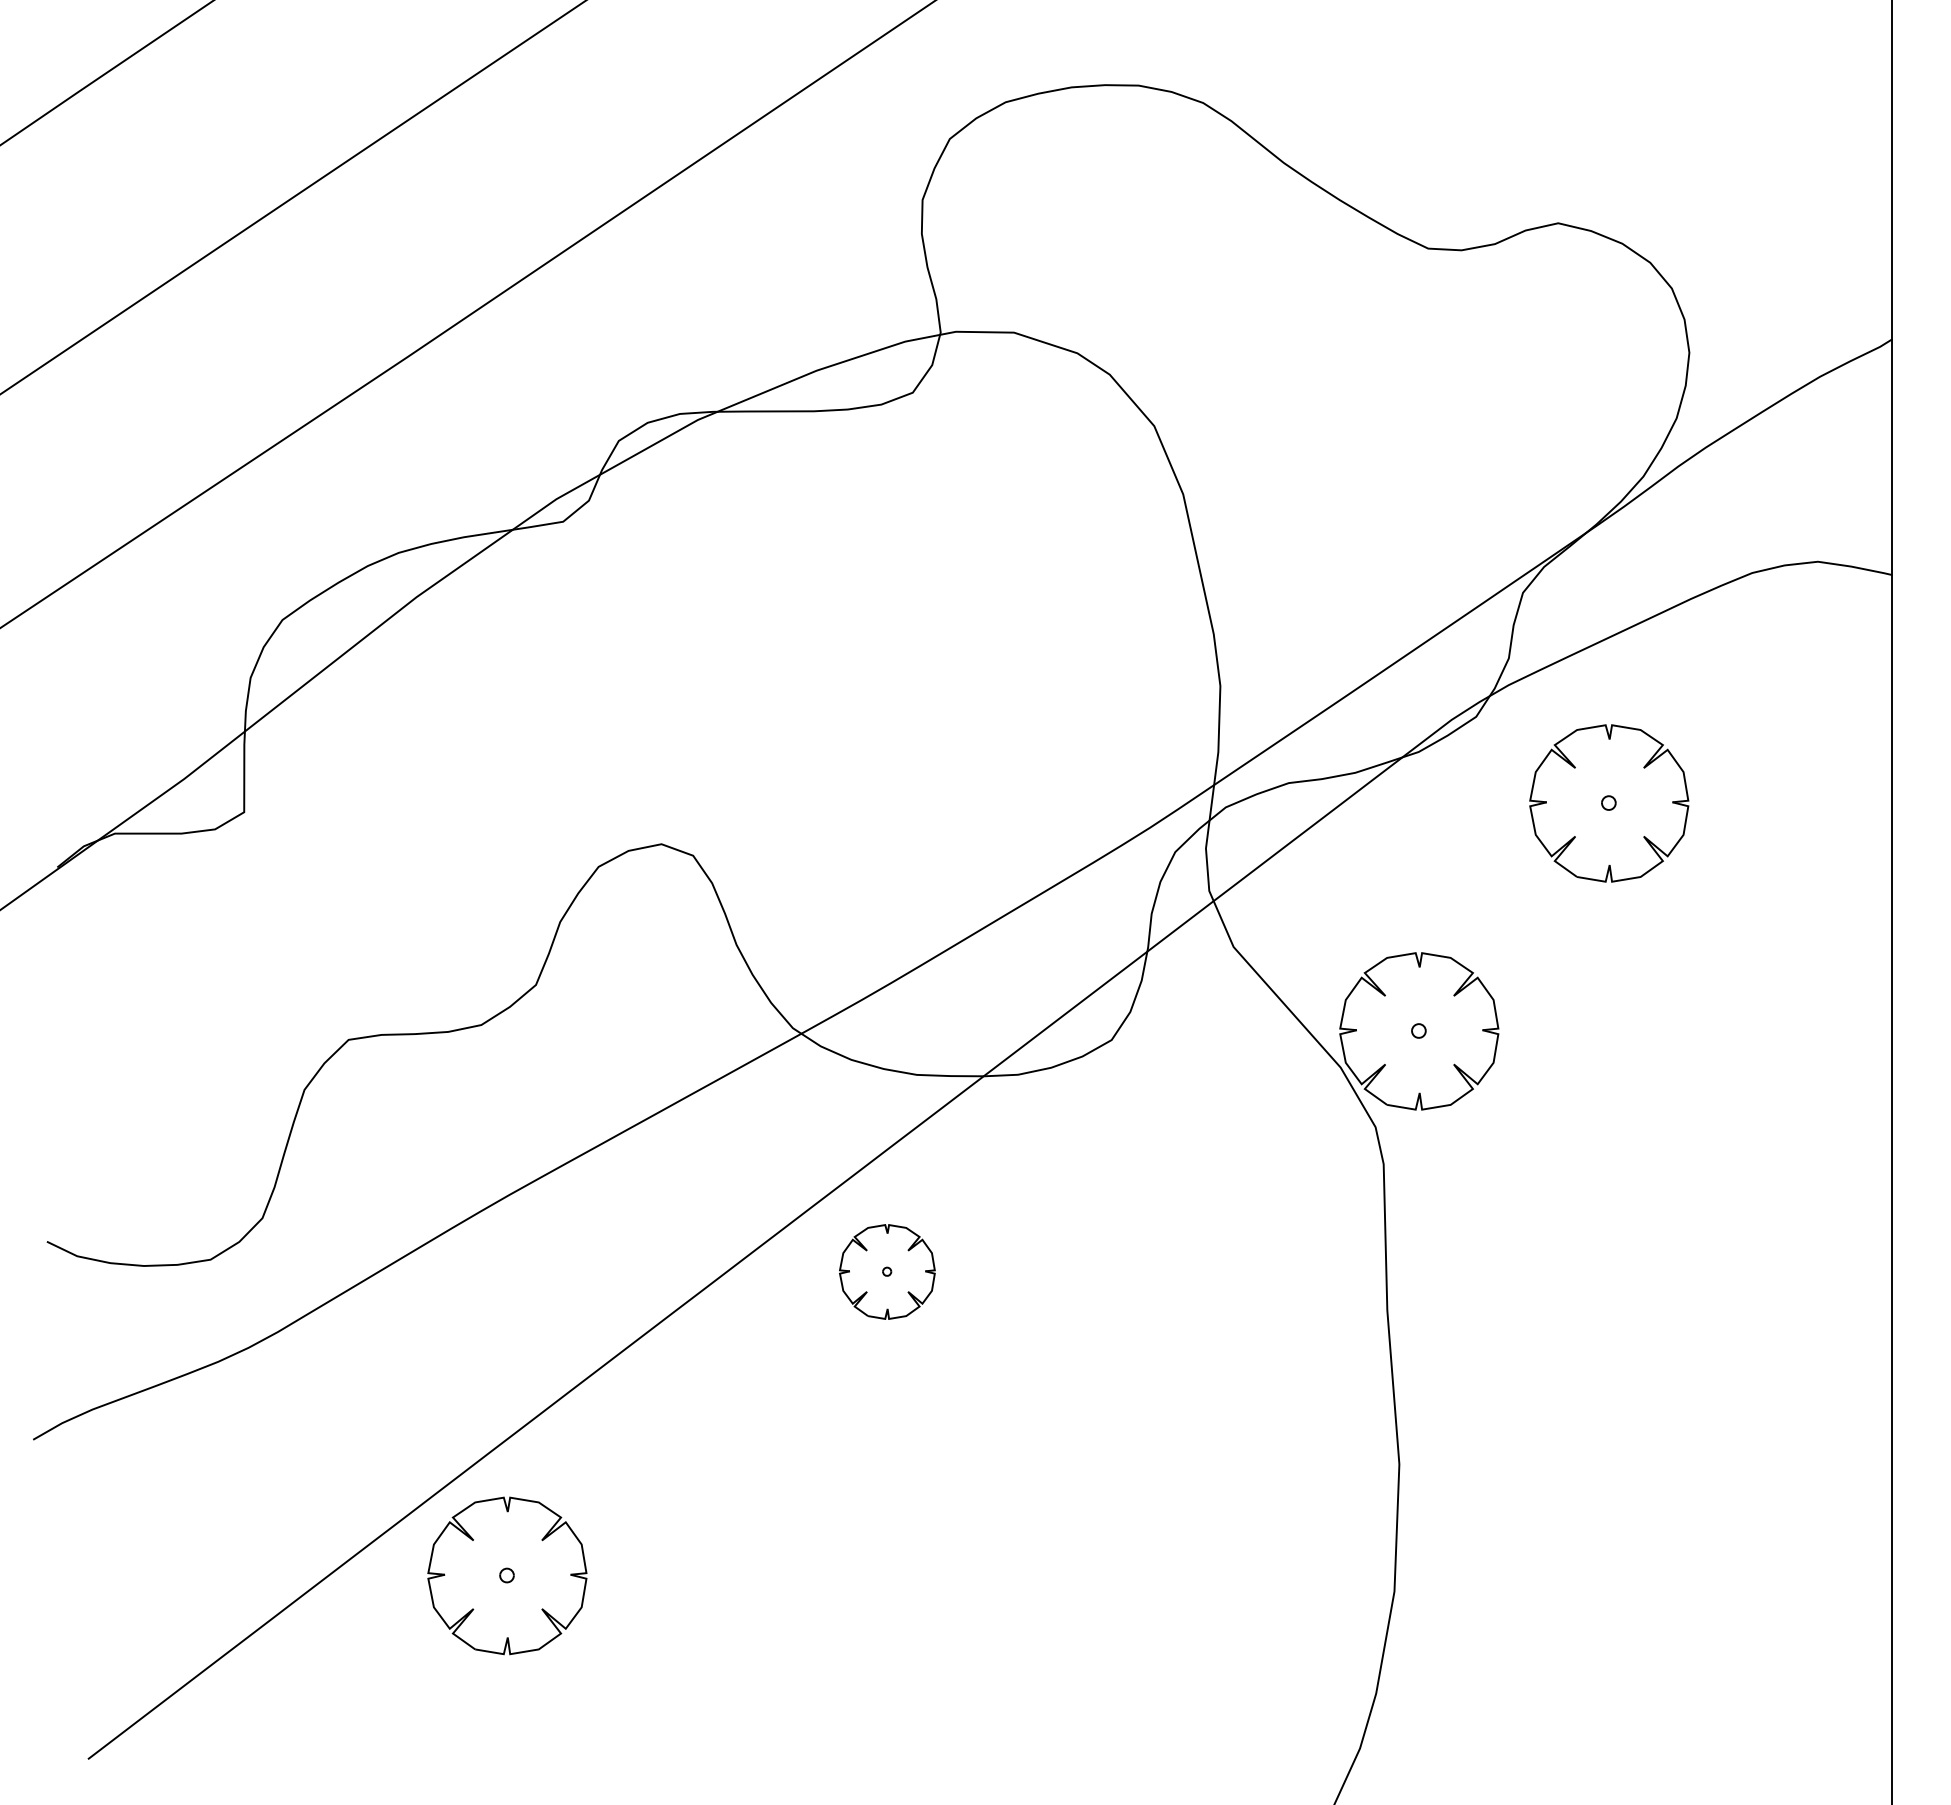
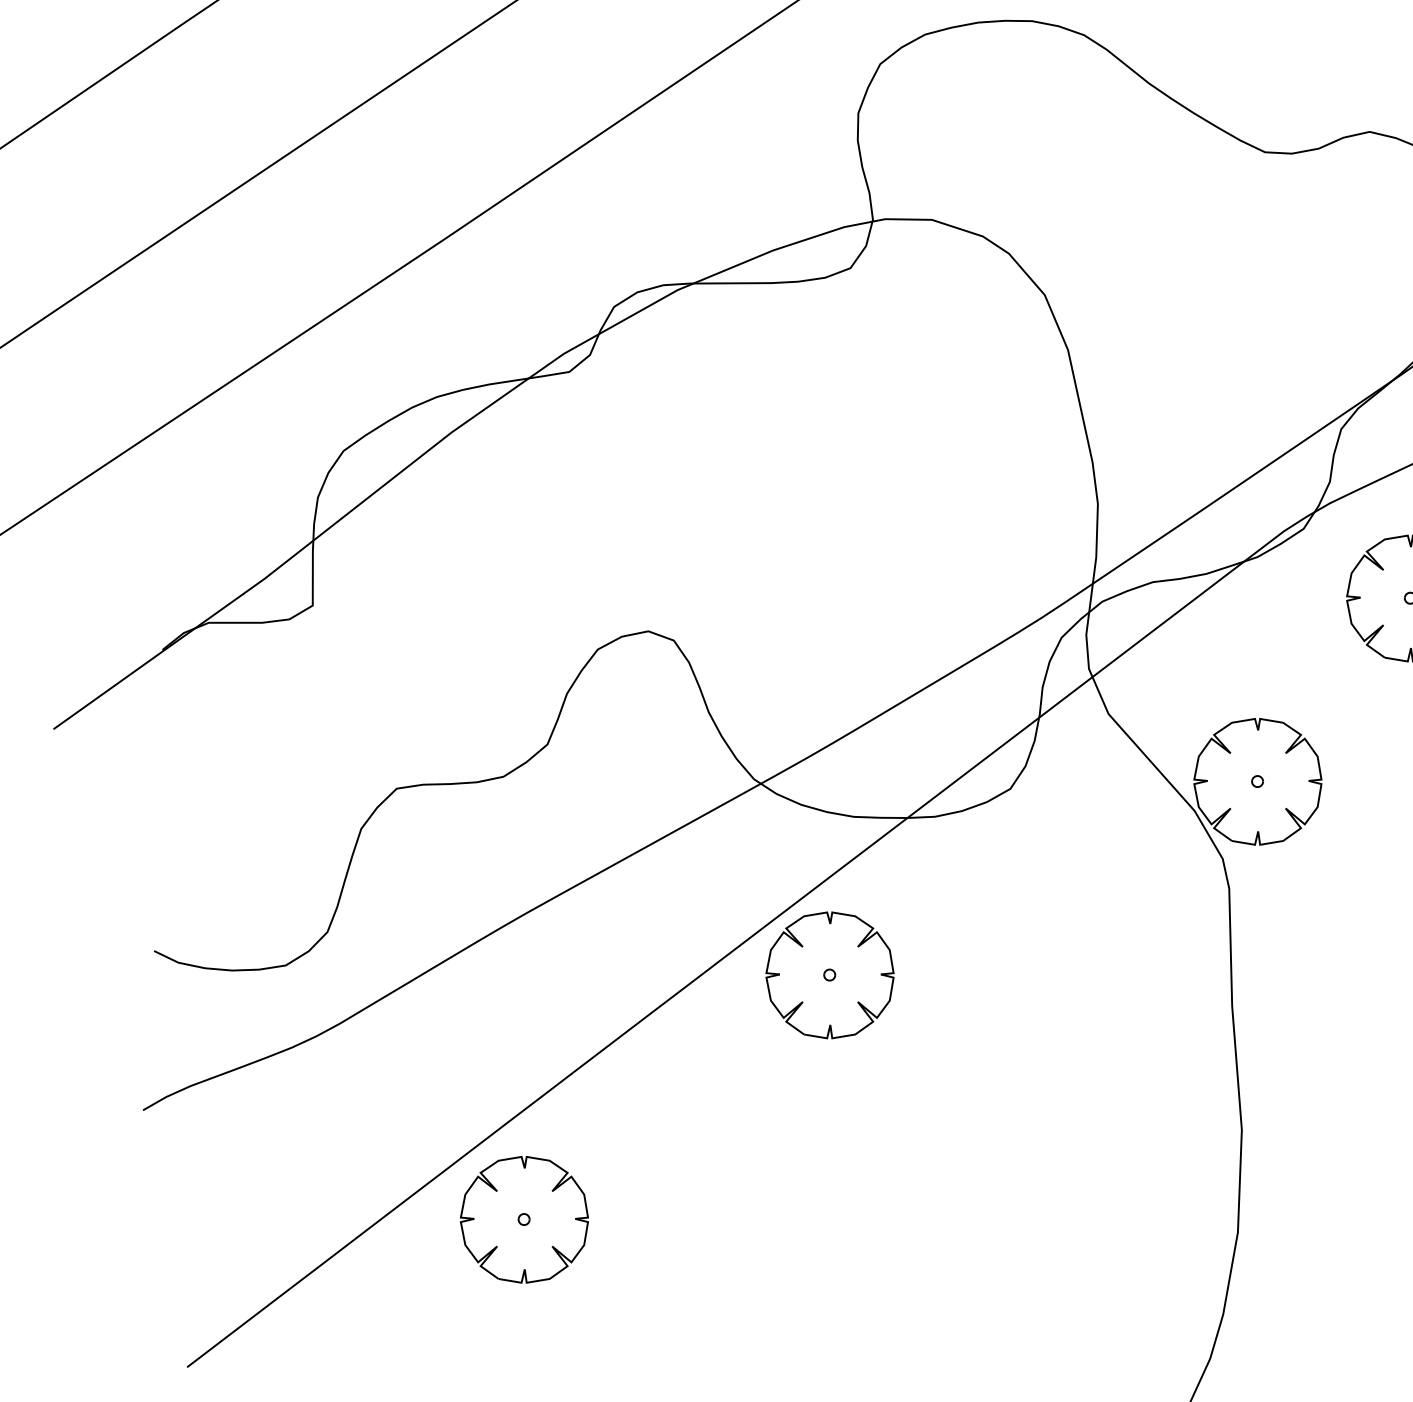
part: (887, 1271) -> (830, 974), size x1.67

